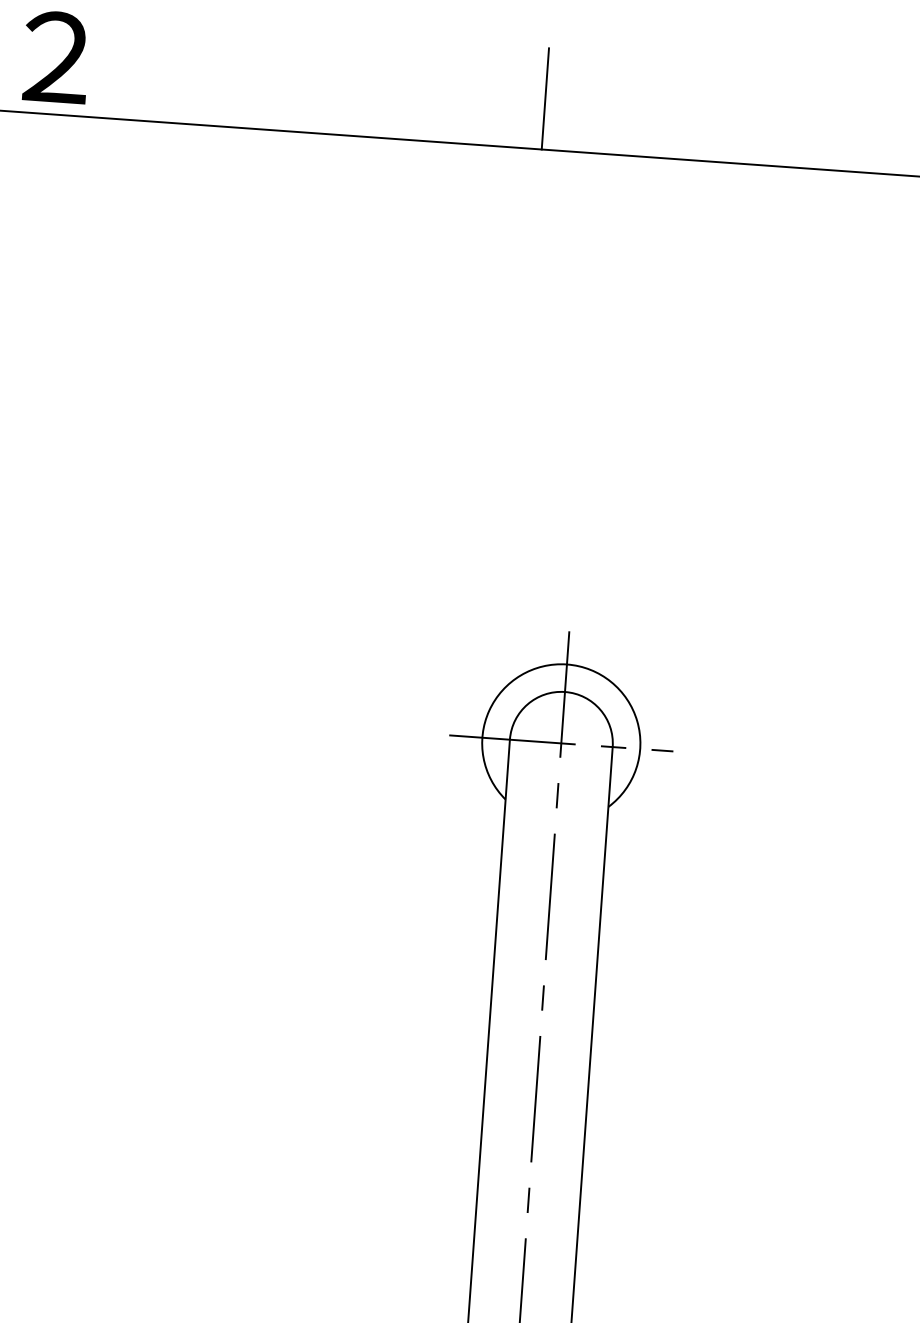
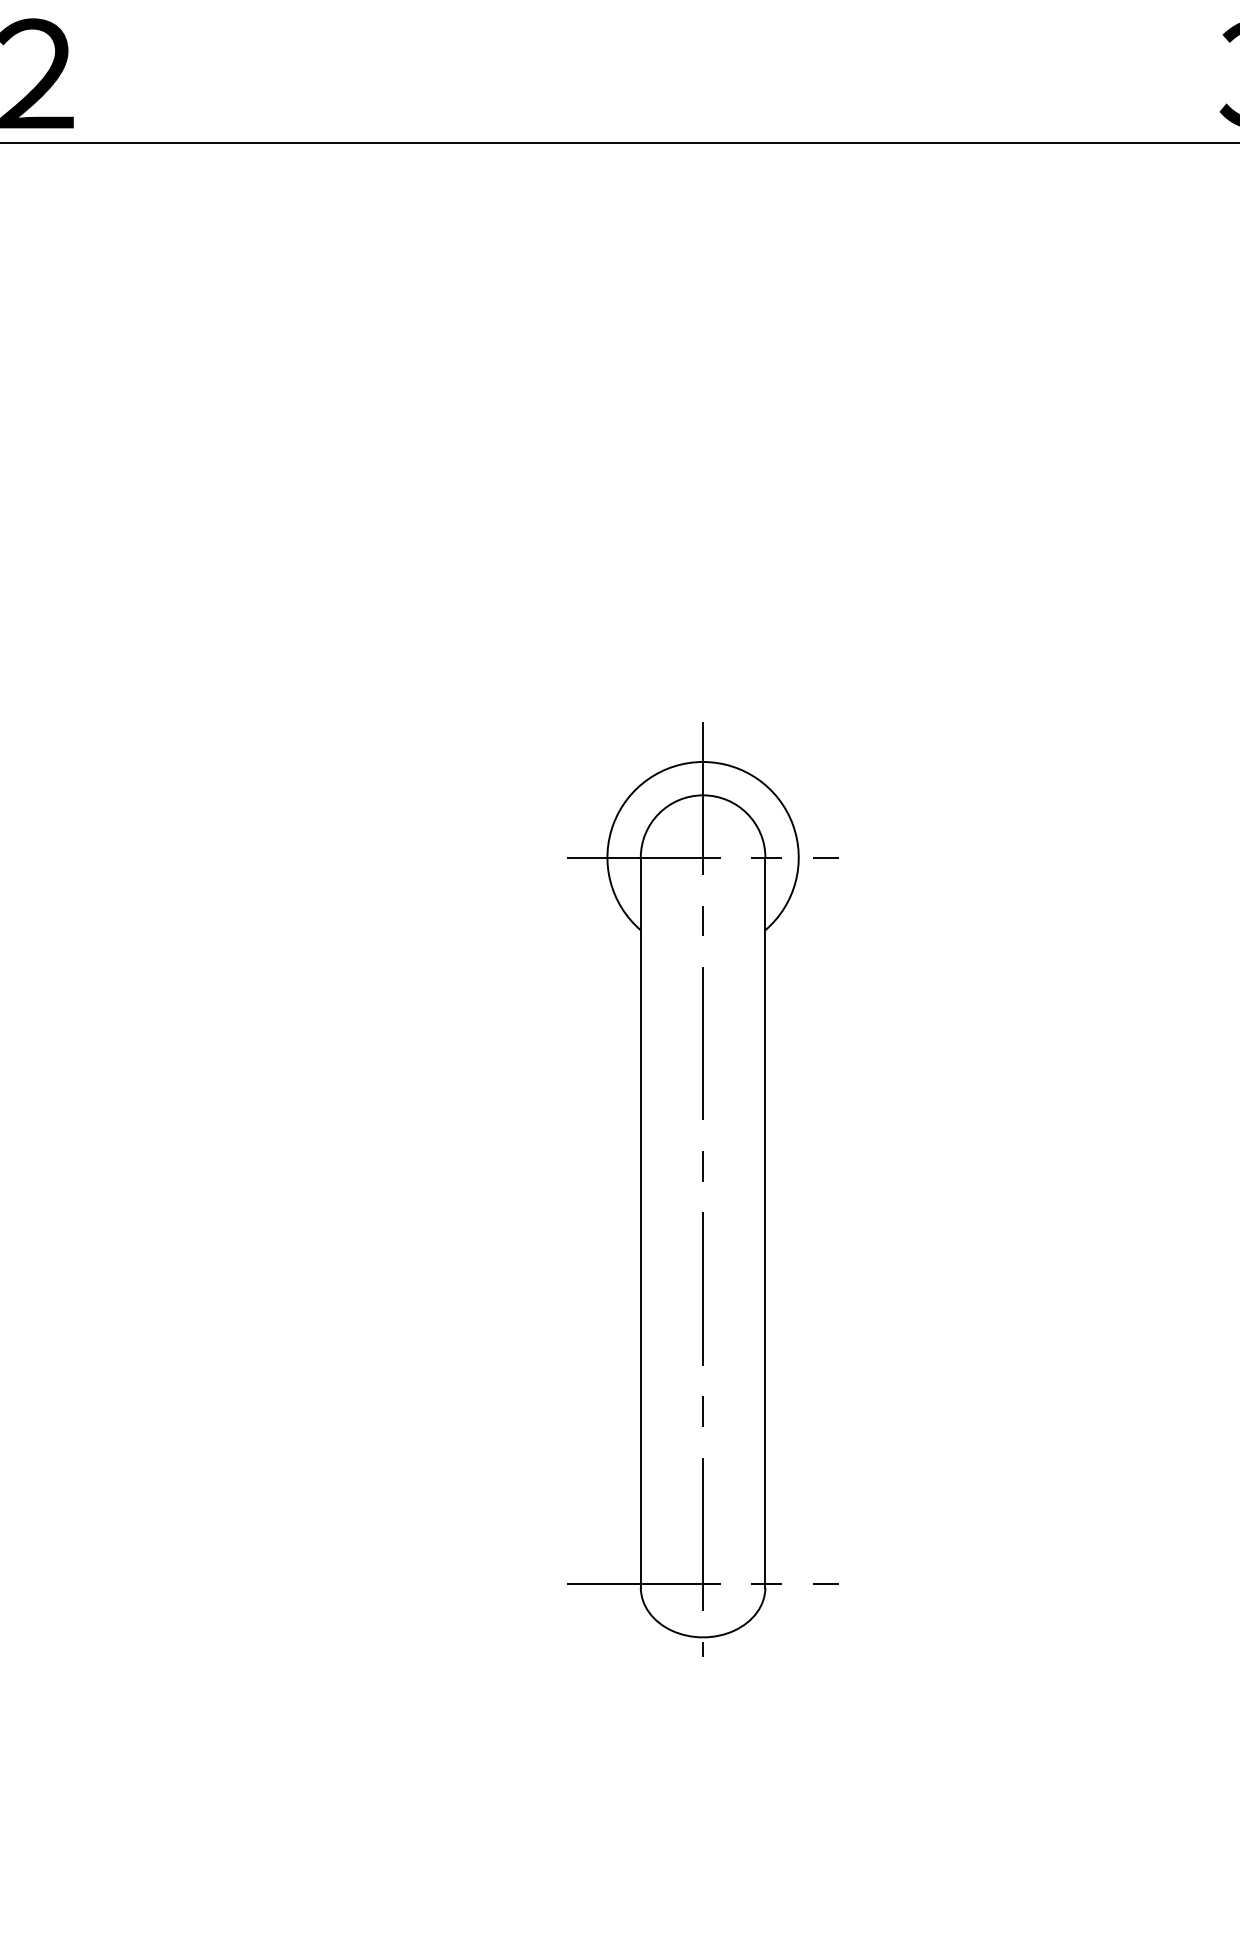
line: (545, 98) -> (628, 81), removed

